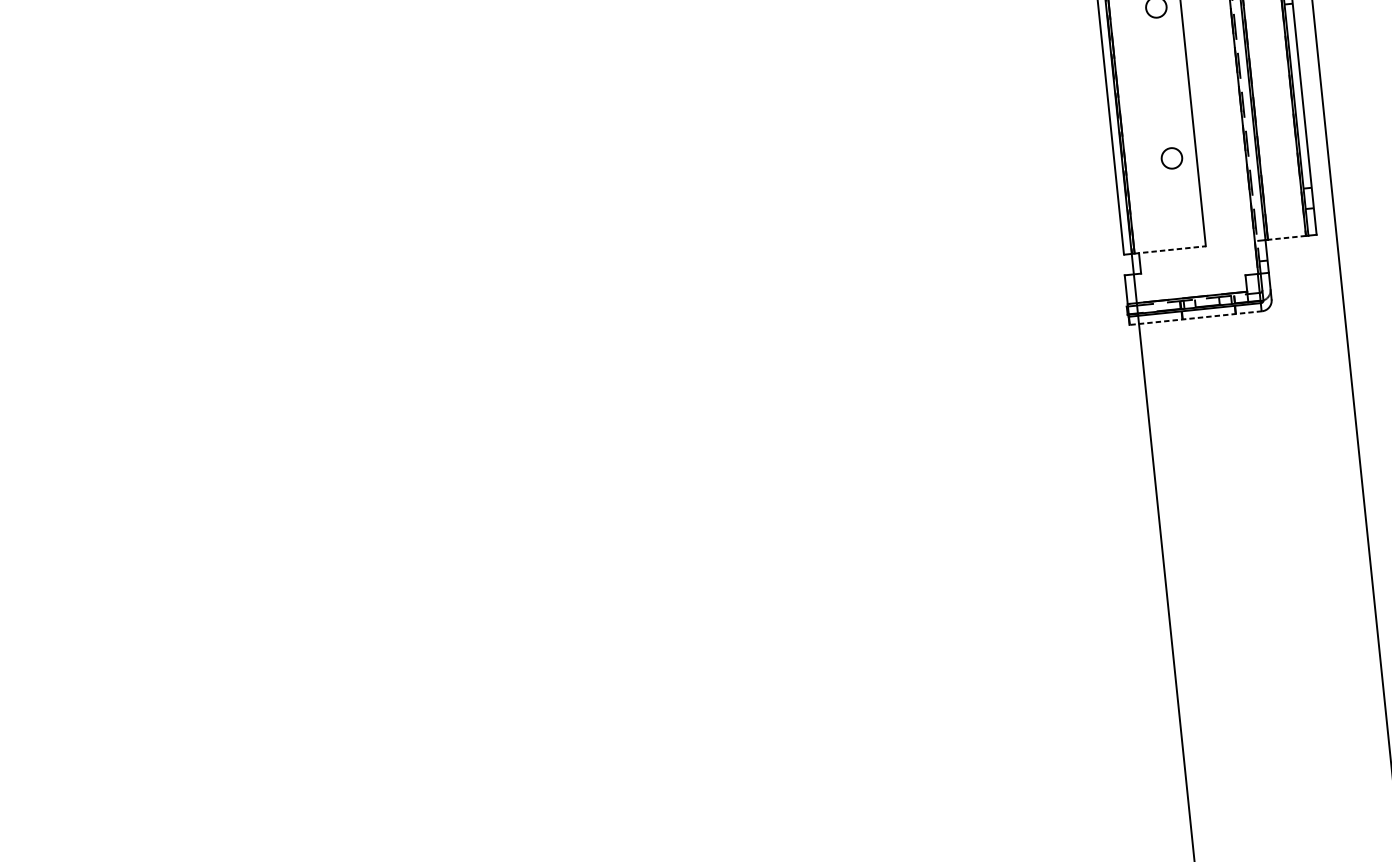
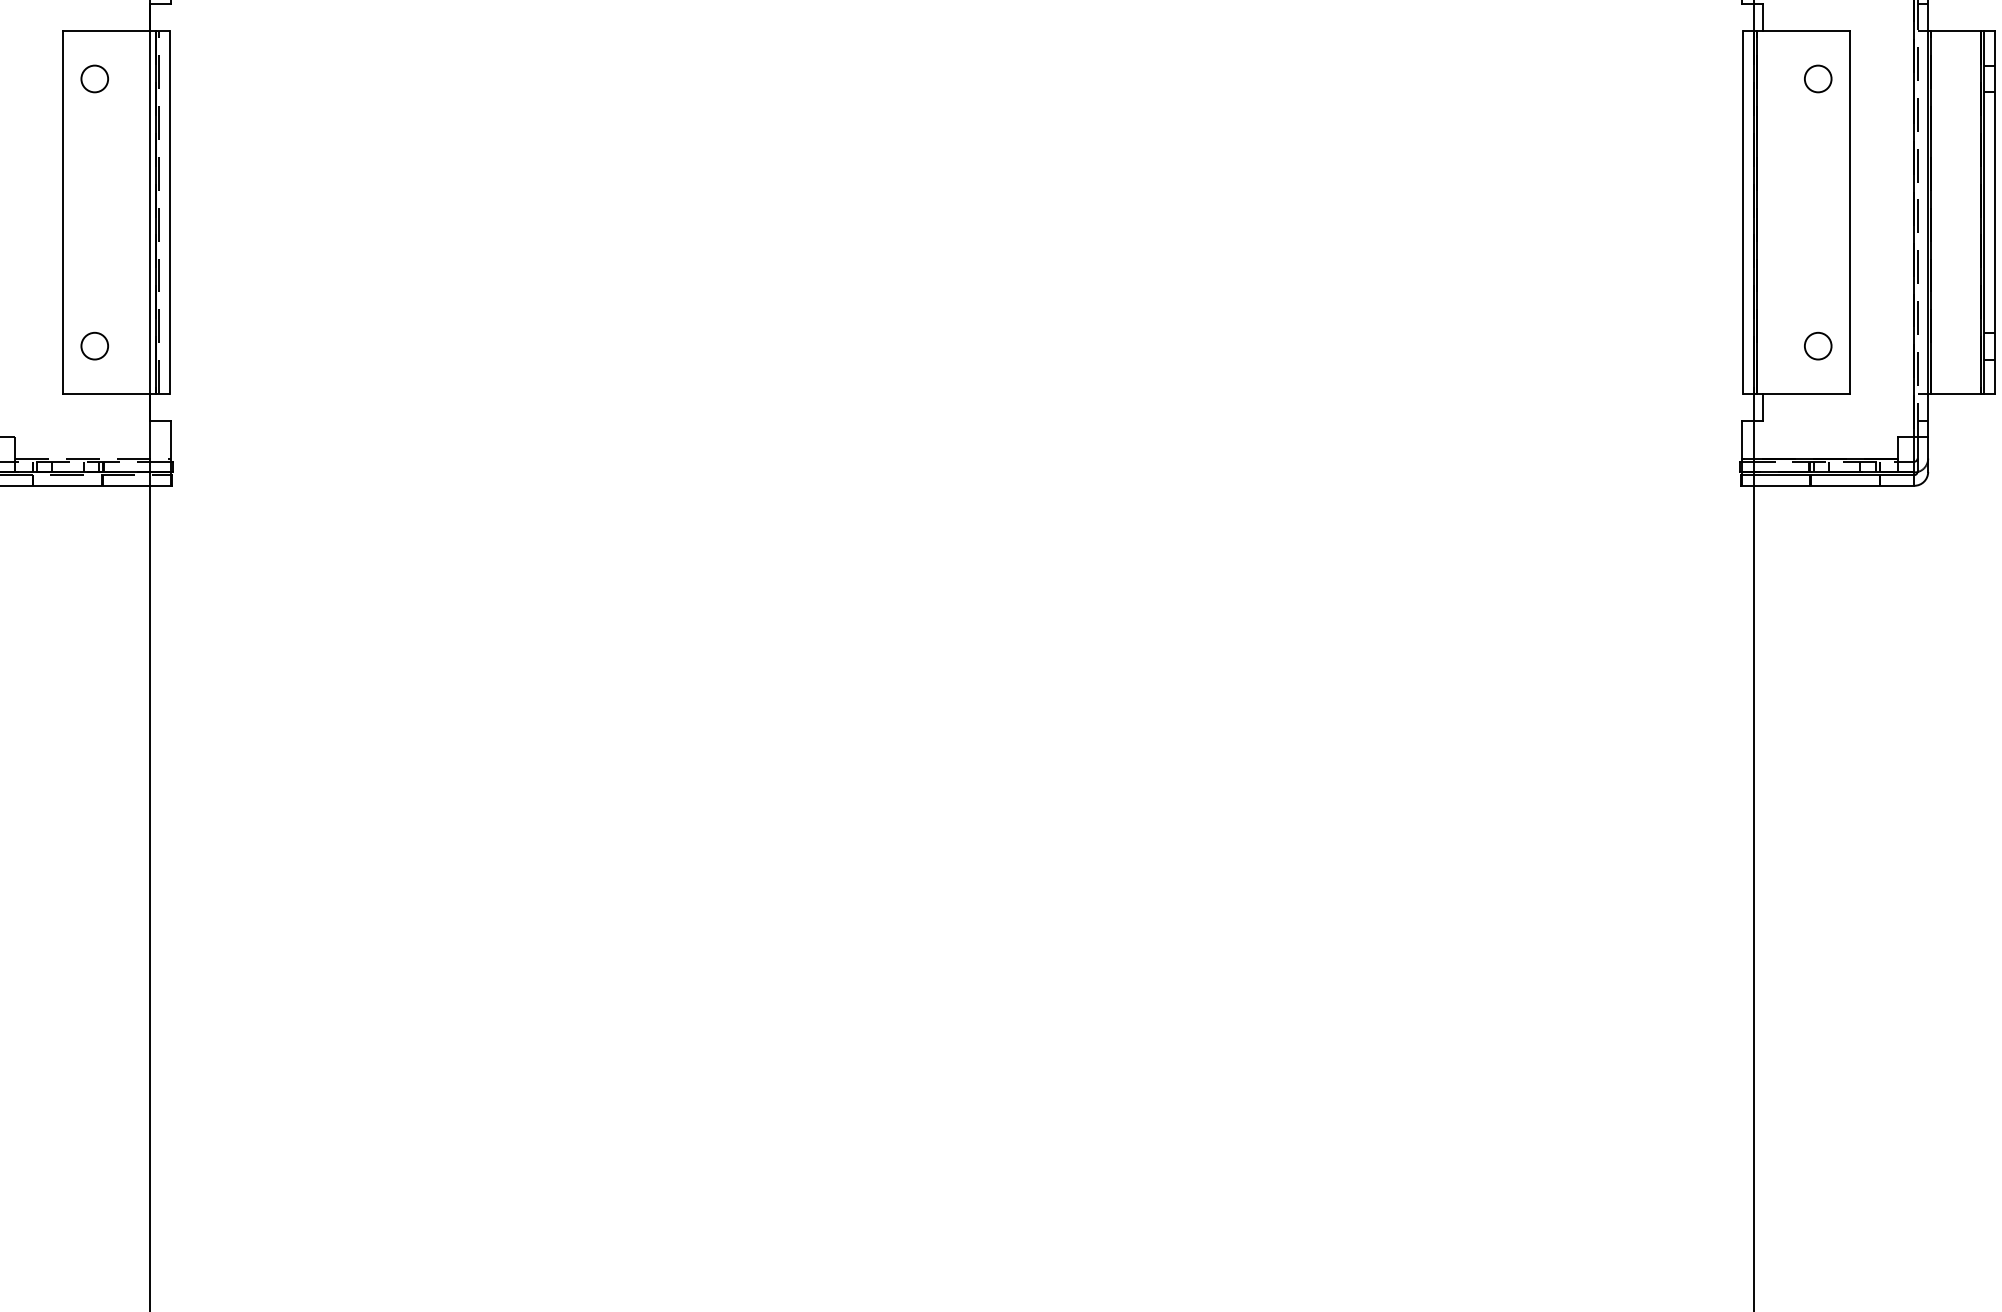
circle: (1172, 157) -> (1818, 345), moved
line: (1287, 238) -> (1956, 394), dashed -> solid
line: (1170, 250) -> (1803, 394), dashed -> solid
line: (1195, 317) -> (1827, 485), dashed -> solid

